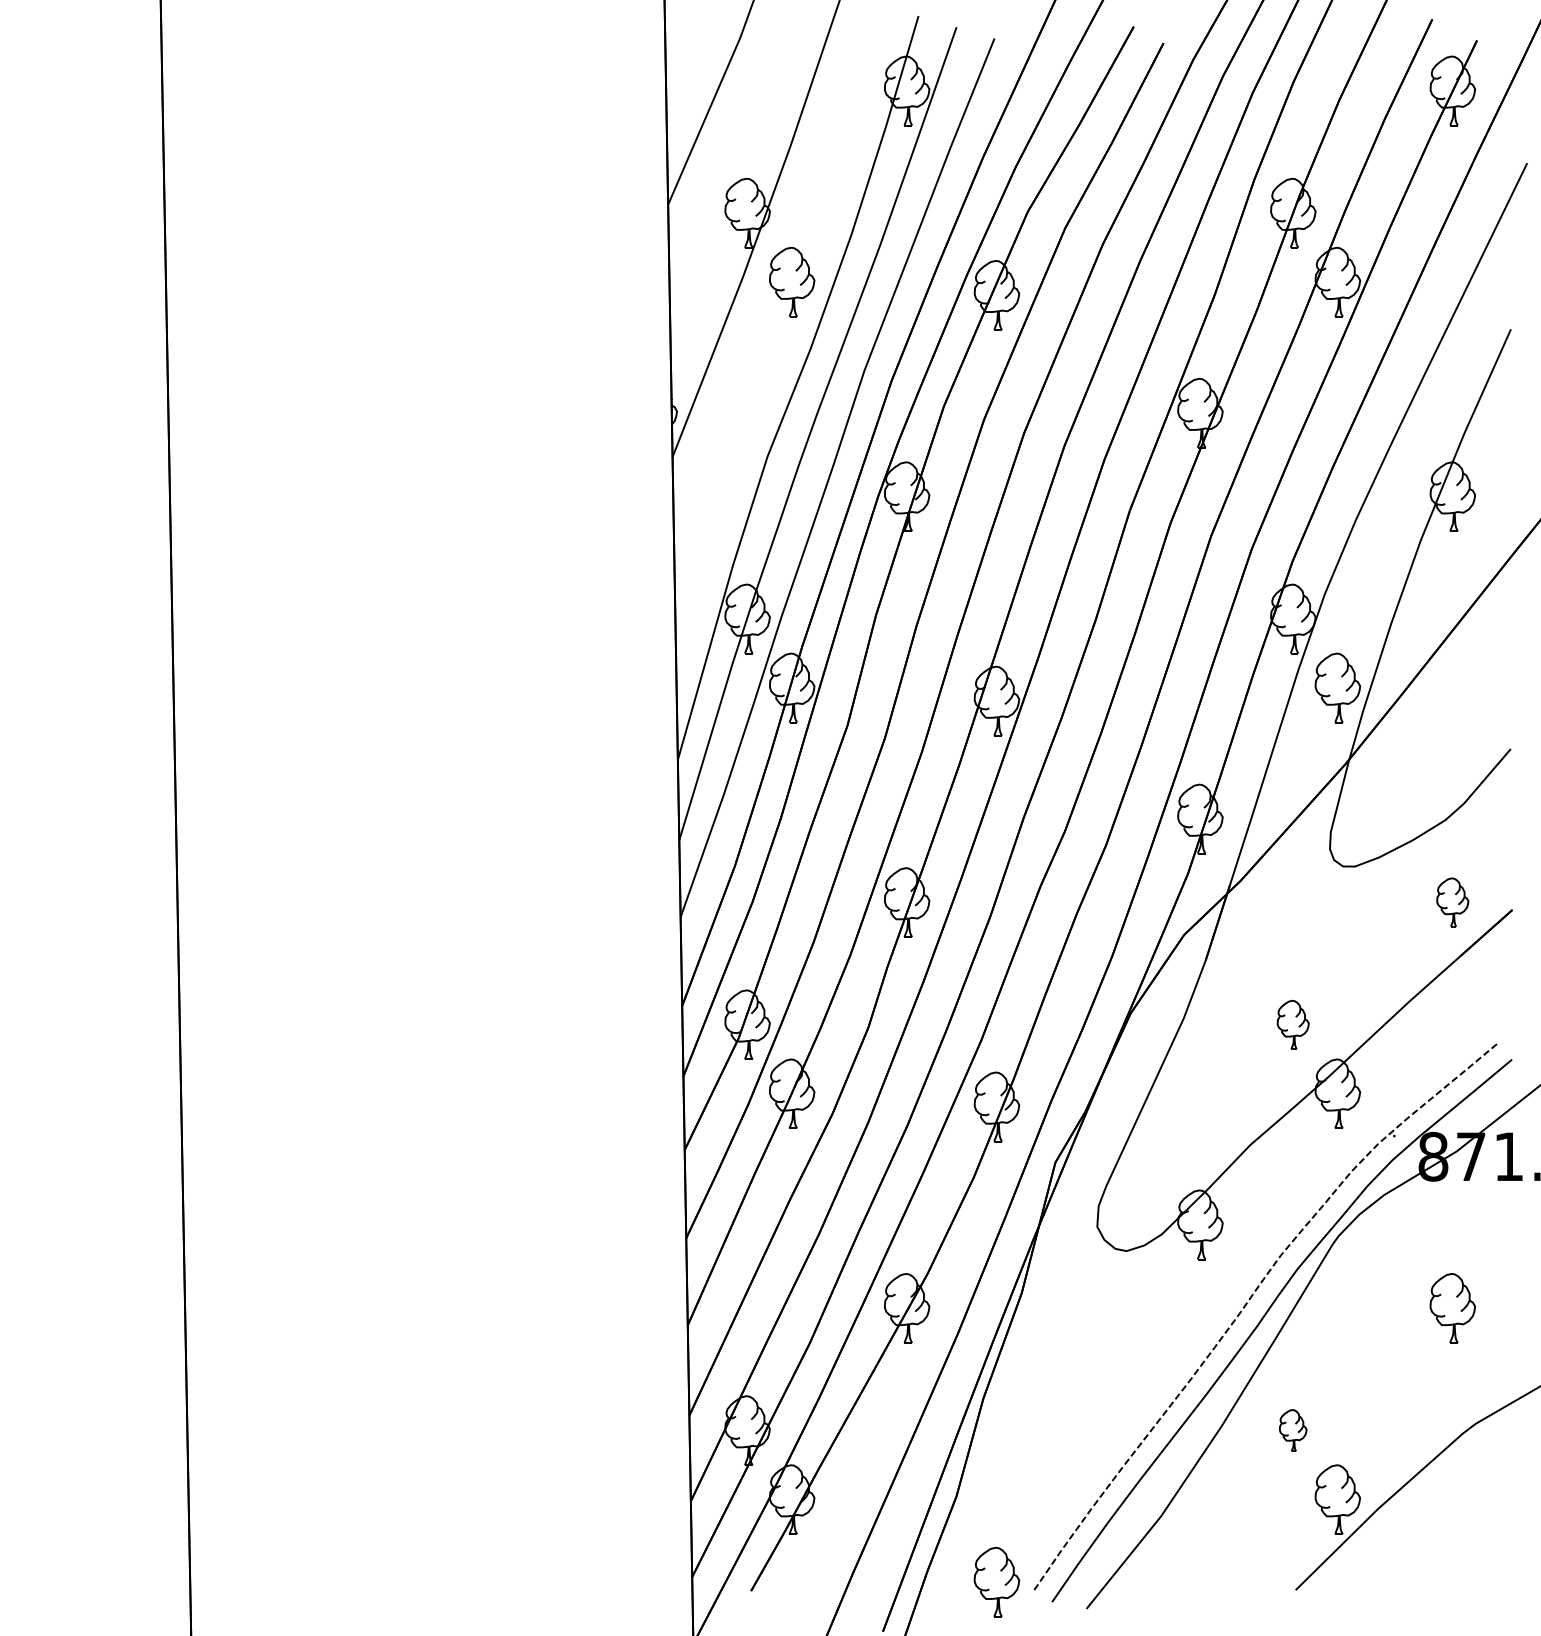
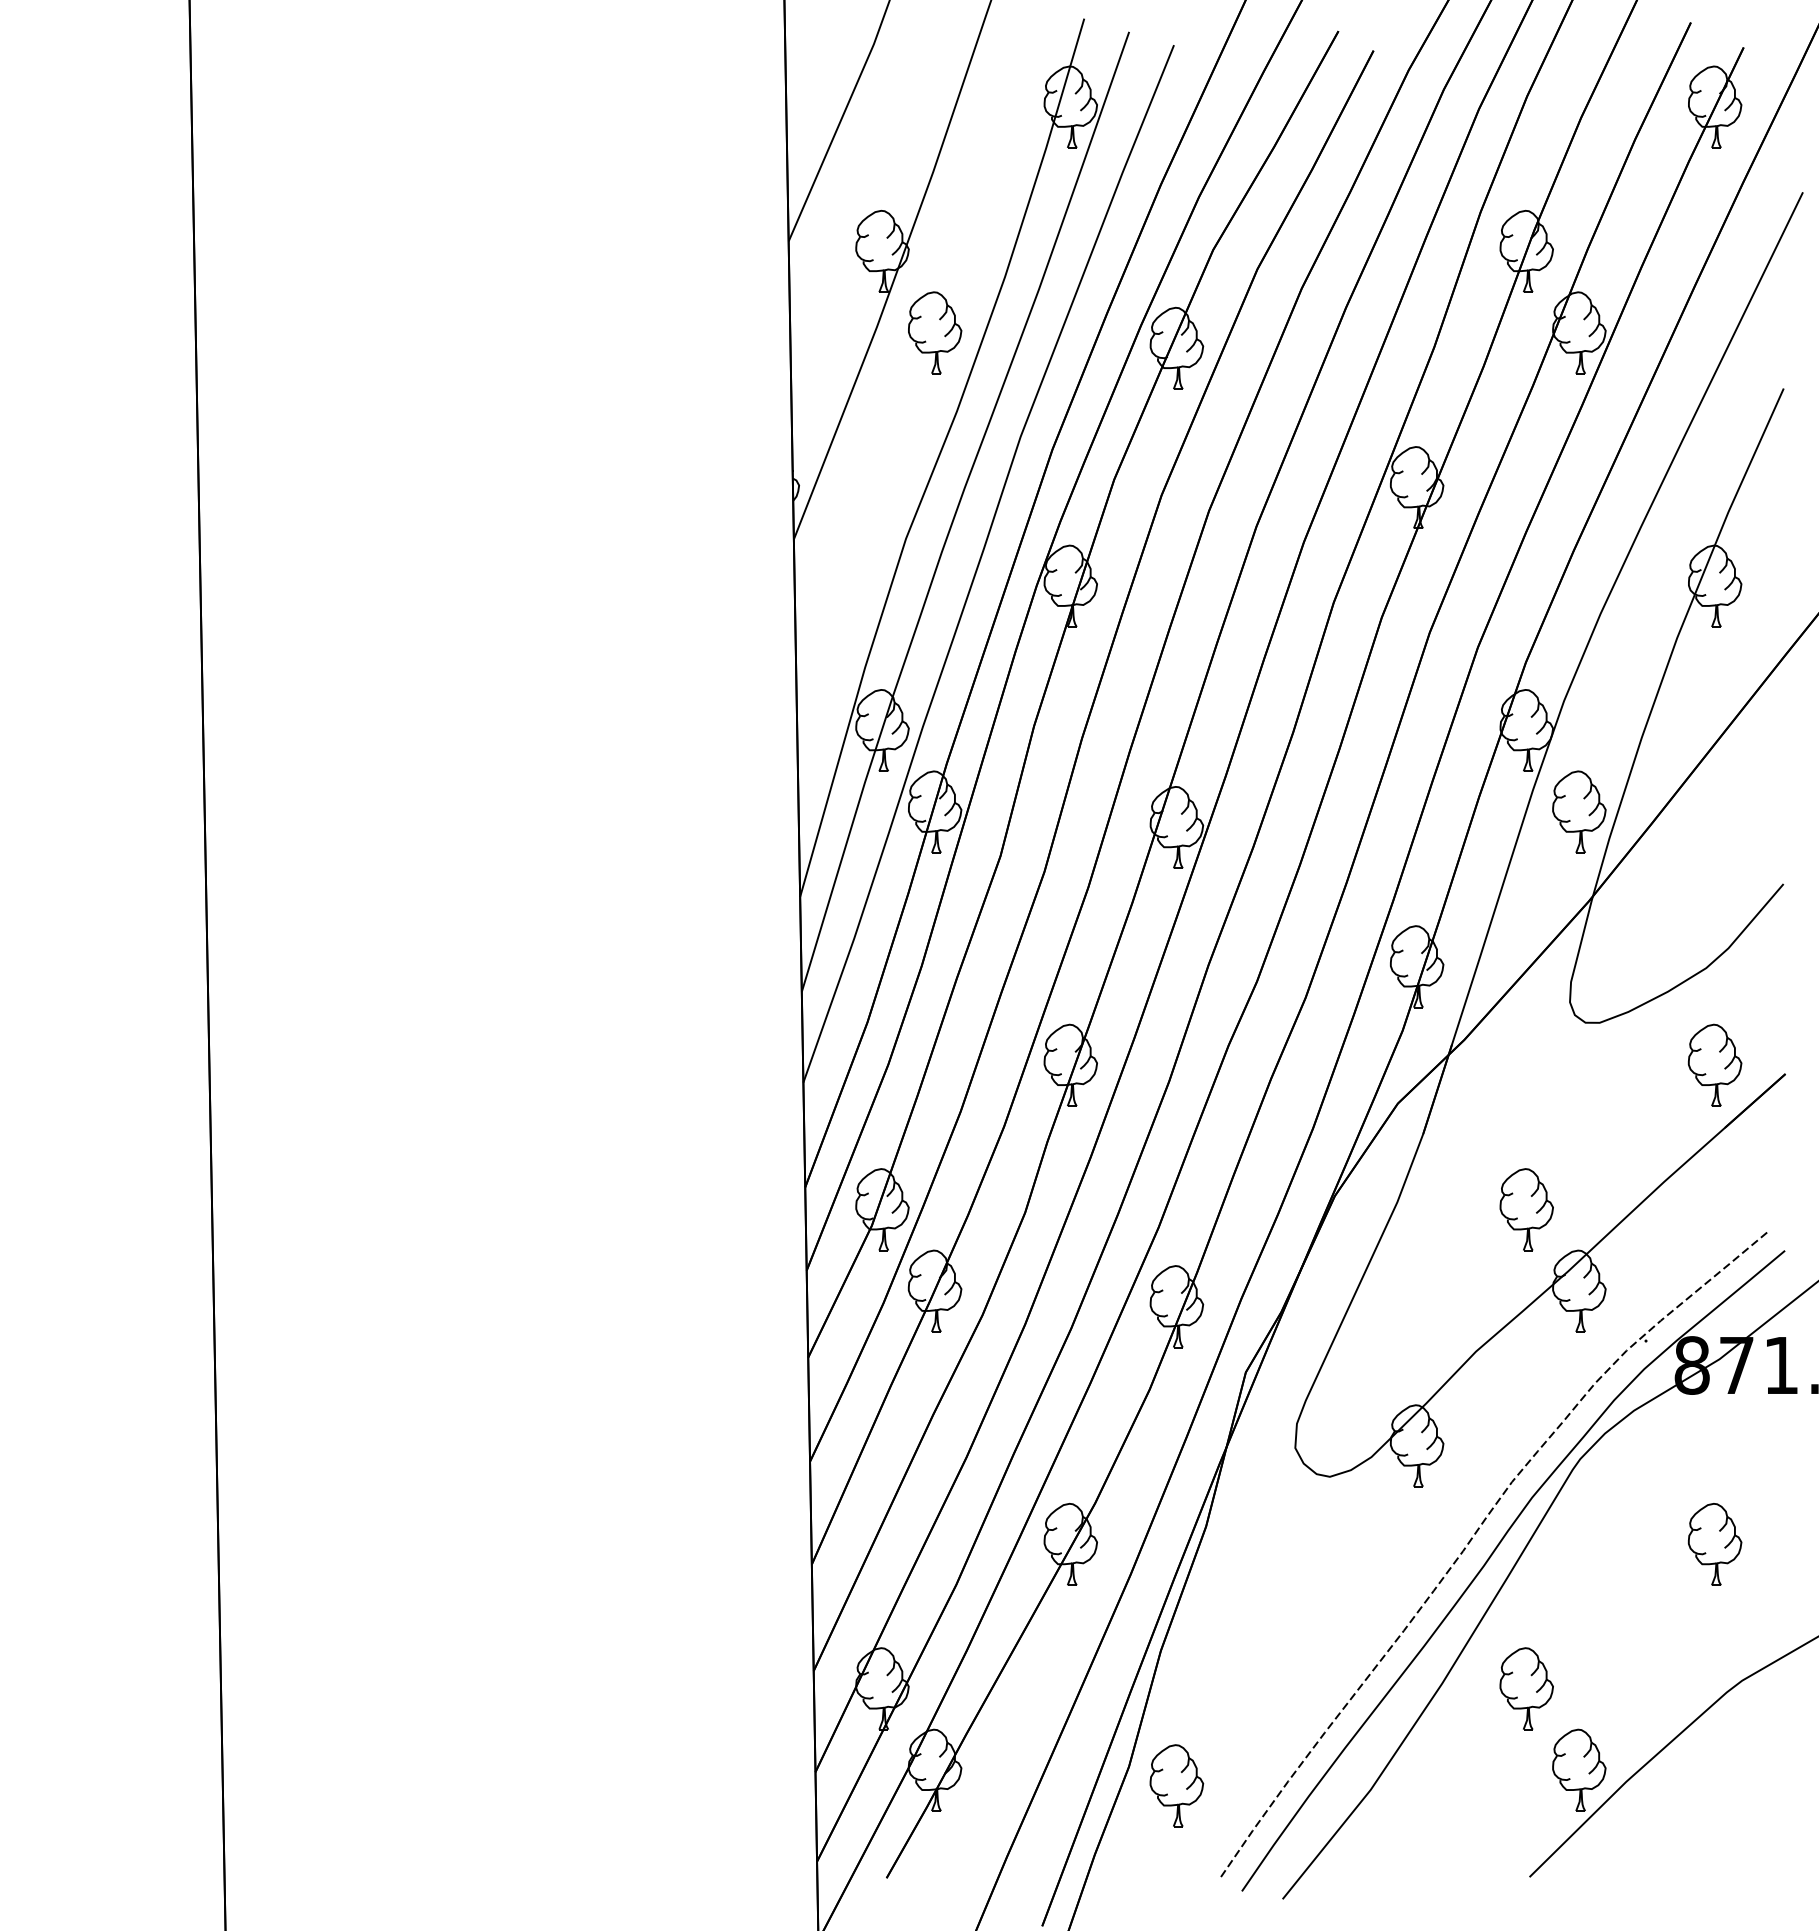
part: (1452, 901) -> (1714, 1064), size x1.43
part: (1293, 1024) -> (1526, 1209), size x1.43
part: (1293, 1430) -> (1526, 1688), size x1.67
part: (996, 1581) -> (1176, 1785), moved

